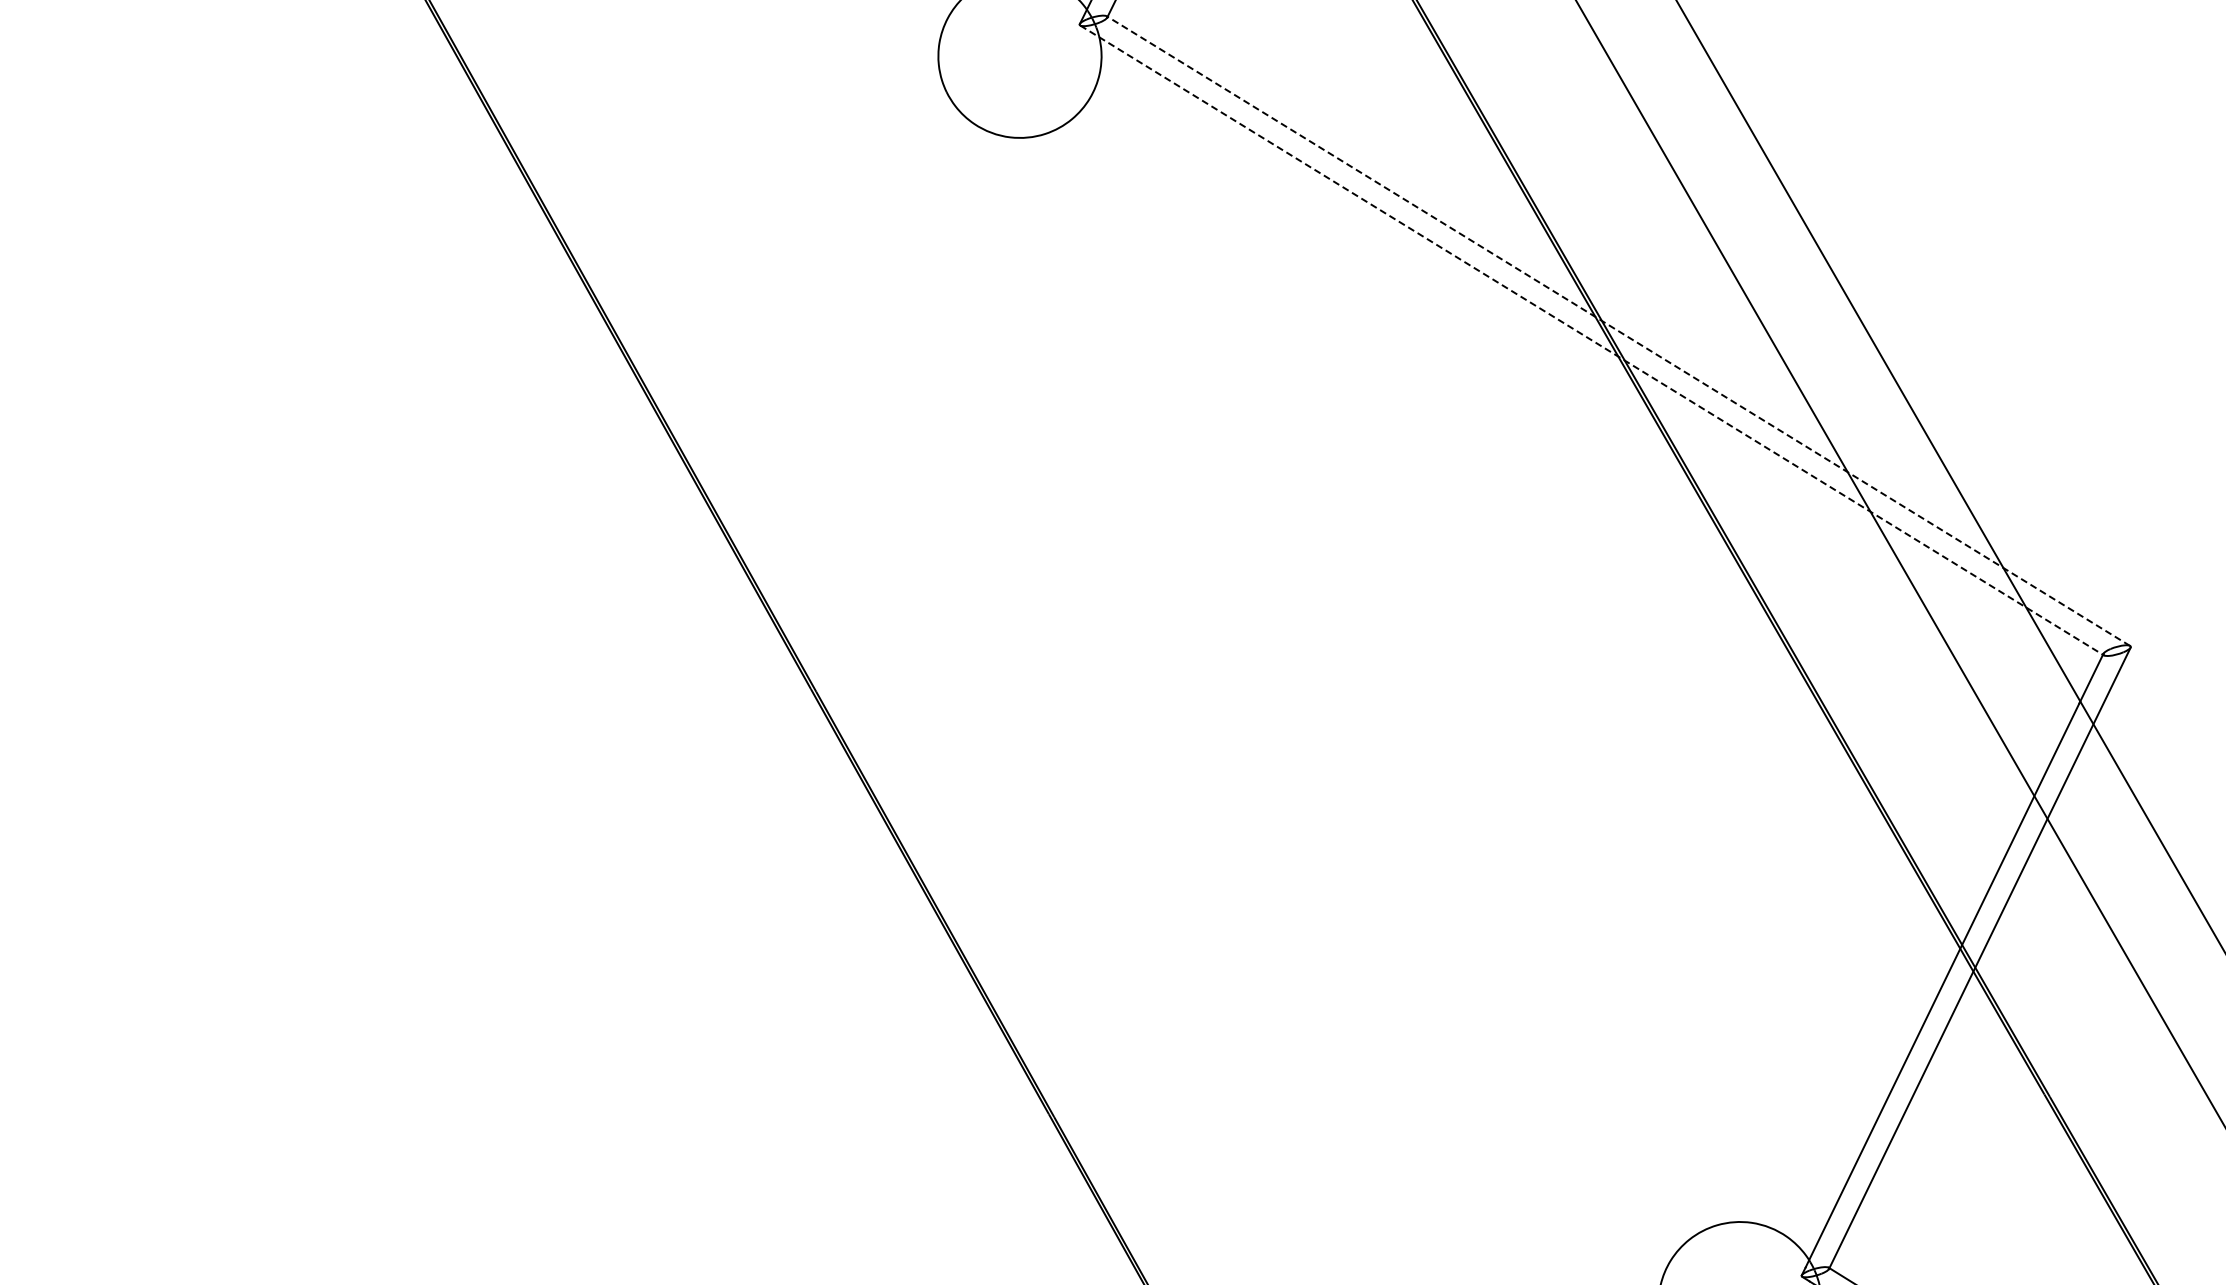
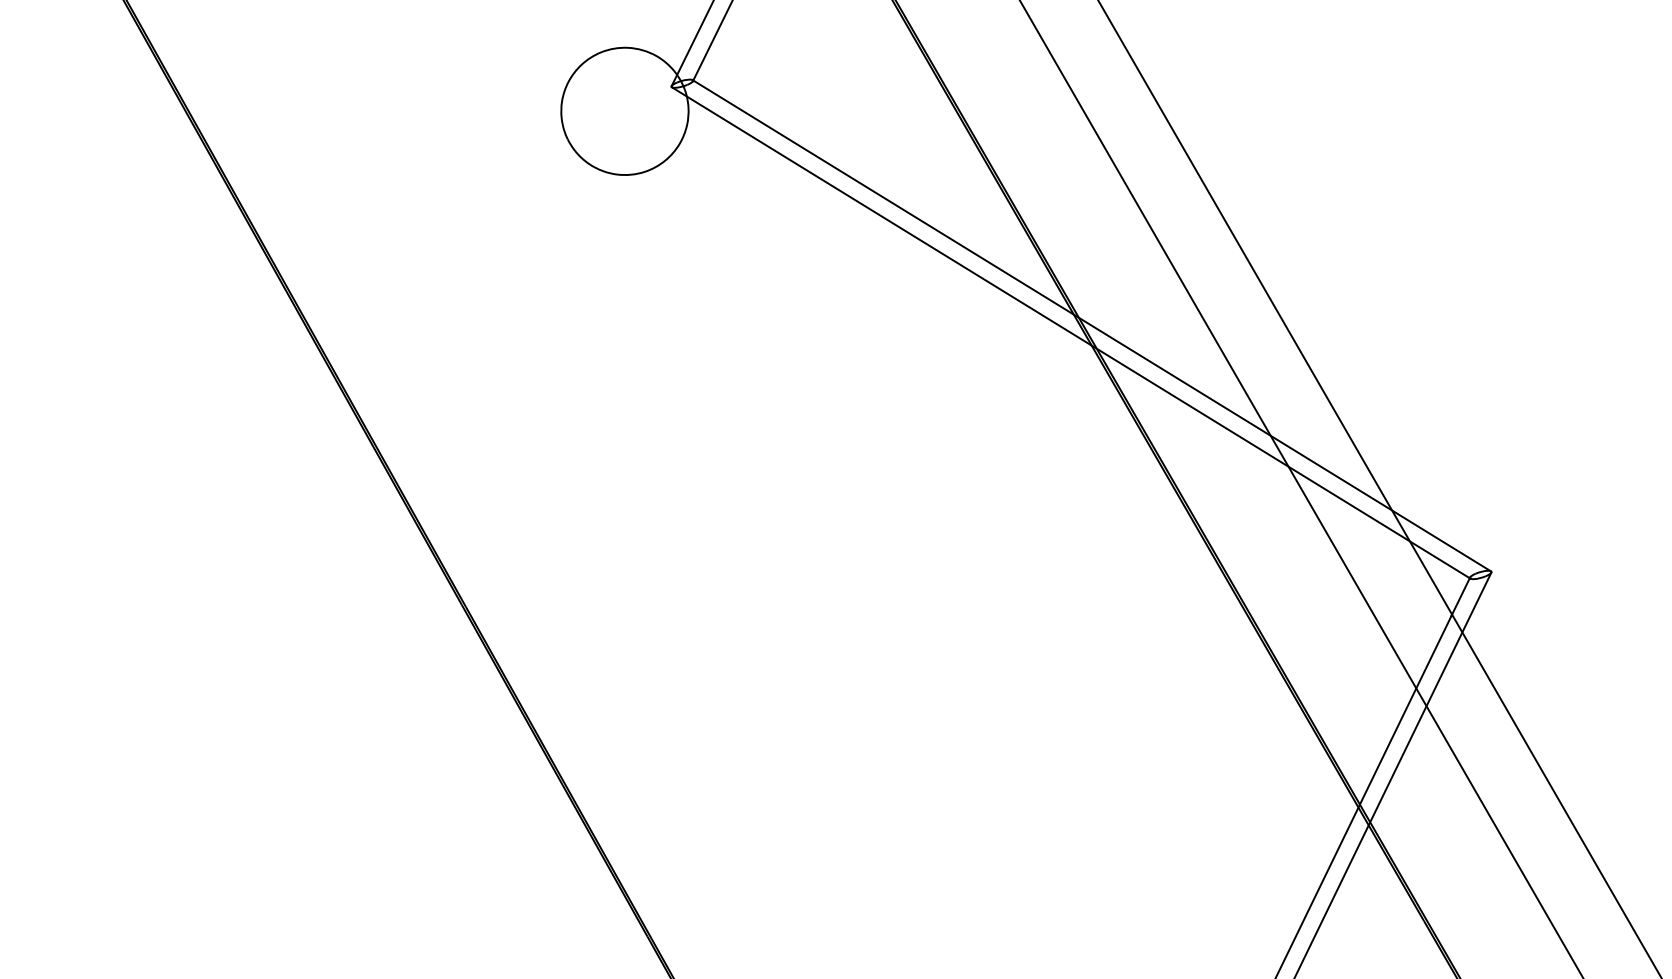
line: (1618, 331) -> (1091, 326), dashed -> solid
line: (1592, 340) -> (1071, 333), dashed -> solid

